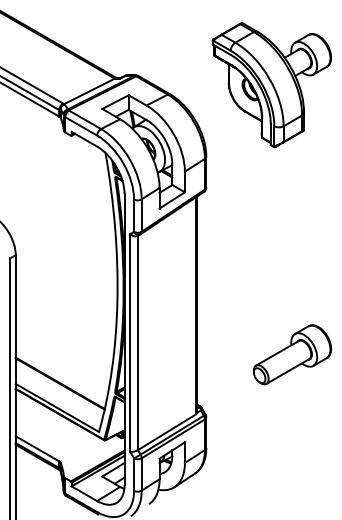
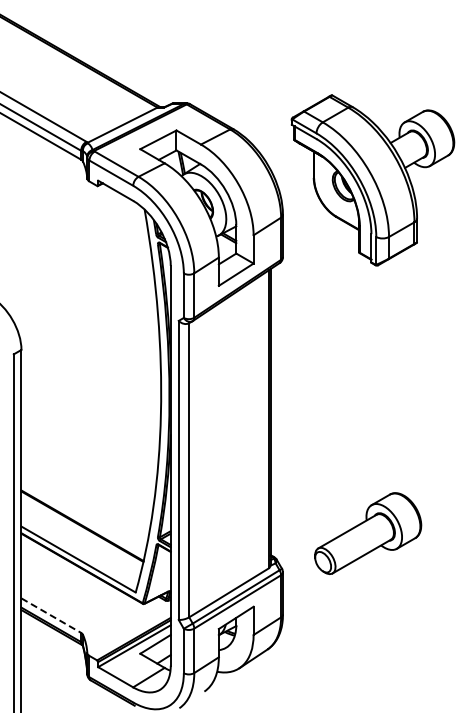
part: (271, 85) -> (372, 180), moved
part: (292, 354) -> (368, 533), moved
line: (37, 448) -> (51, 615), solid -> dashed

